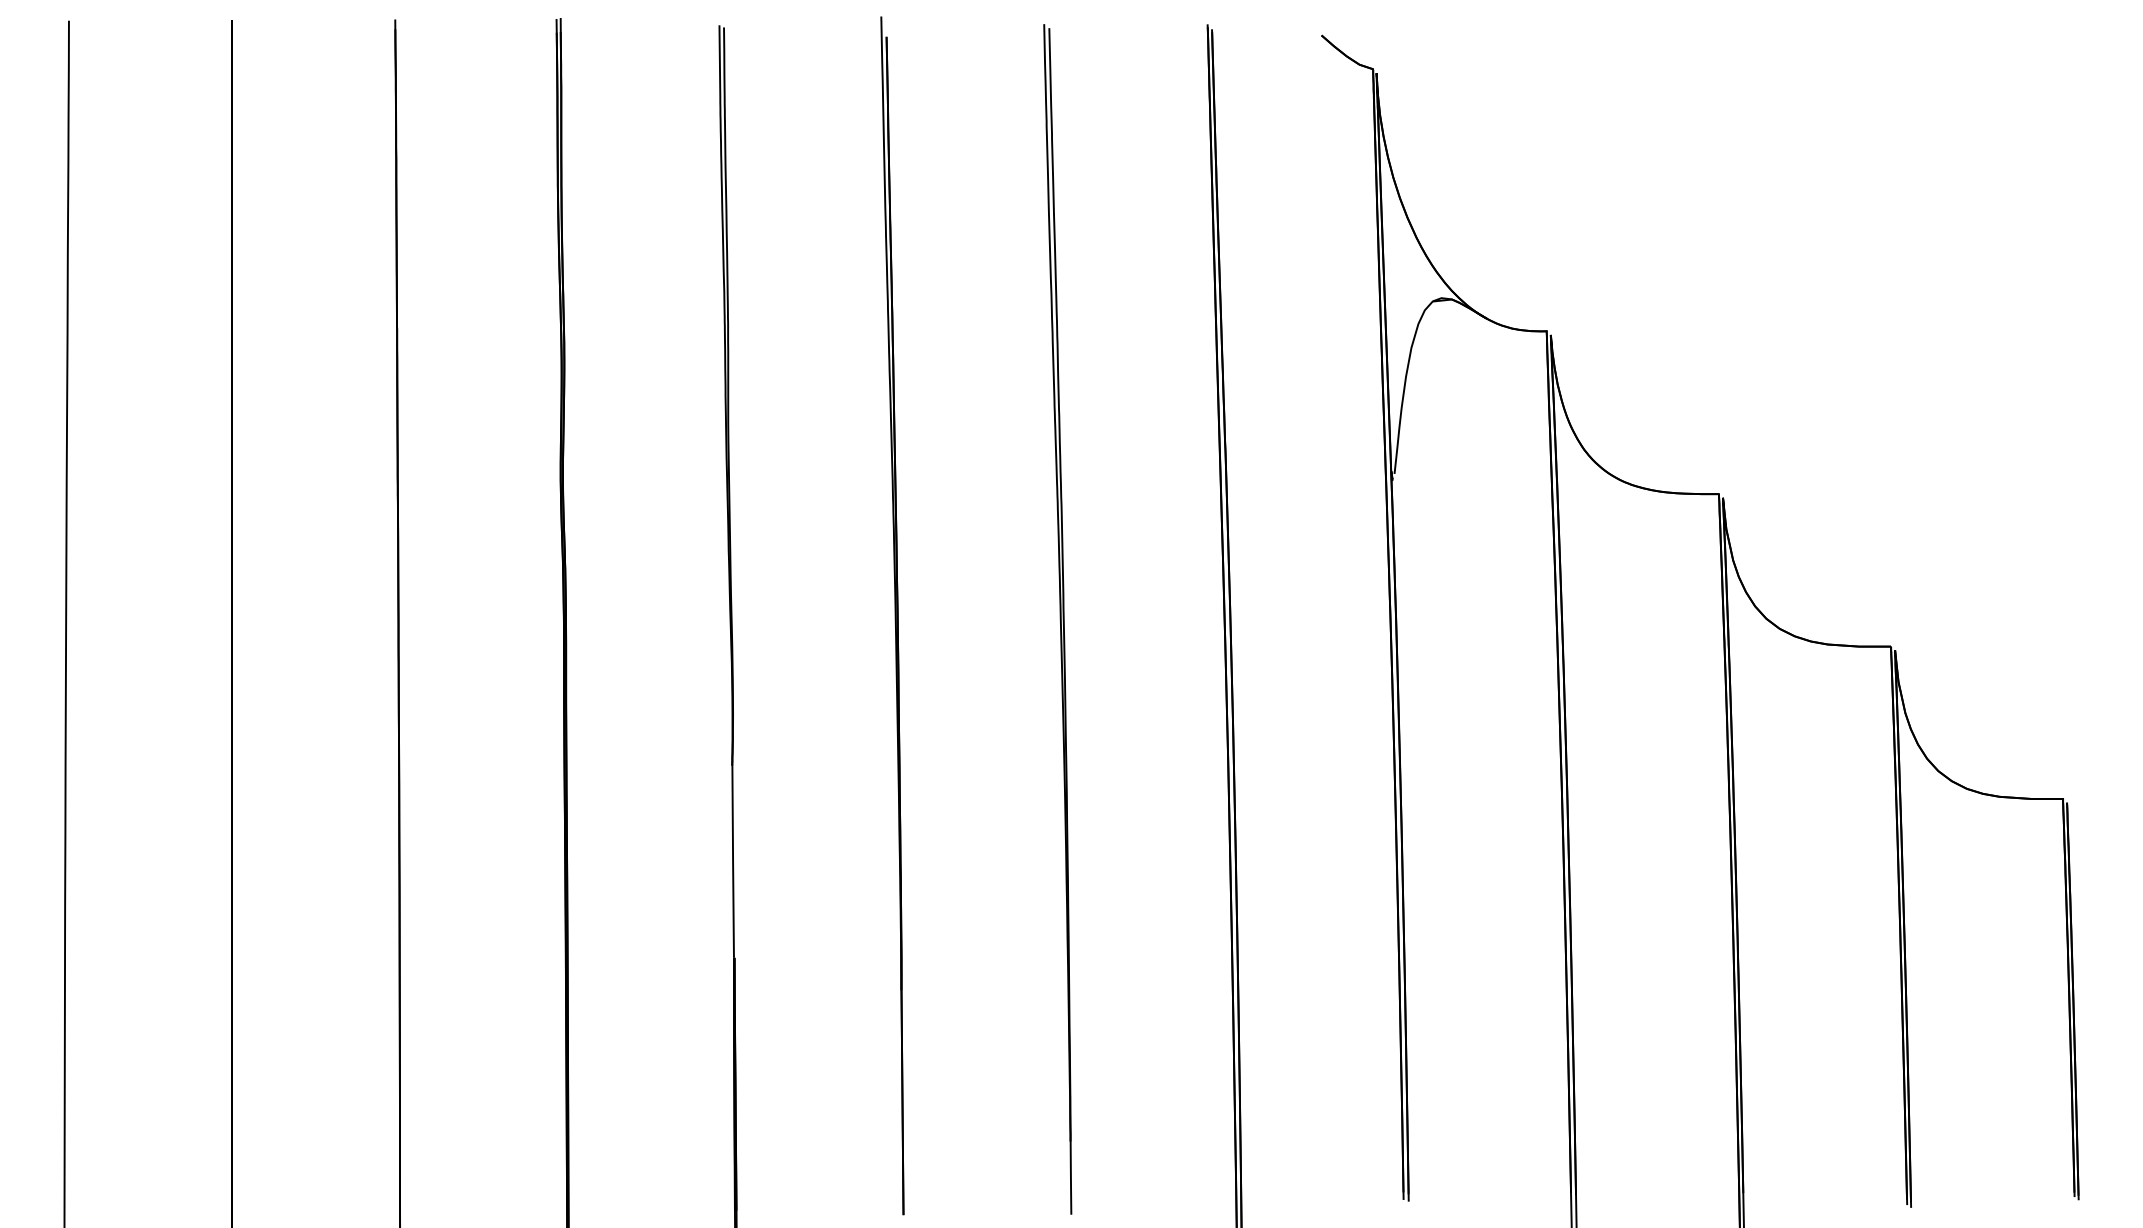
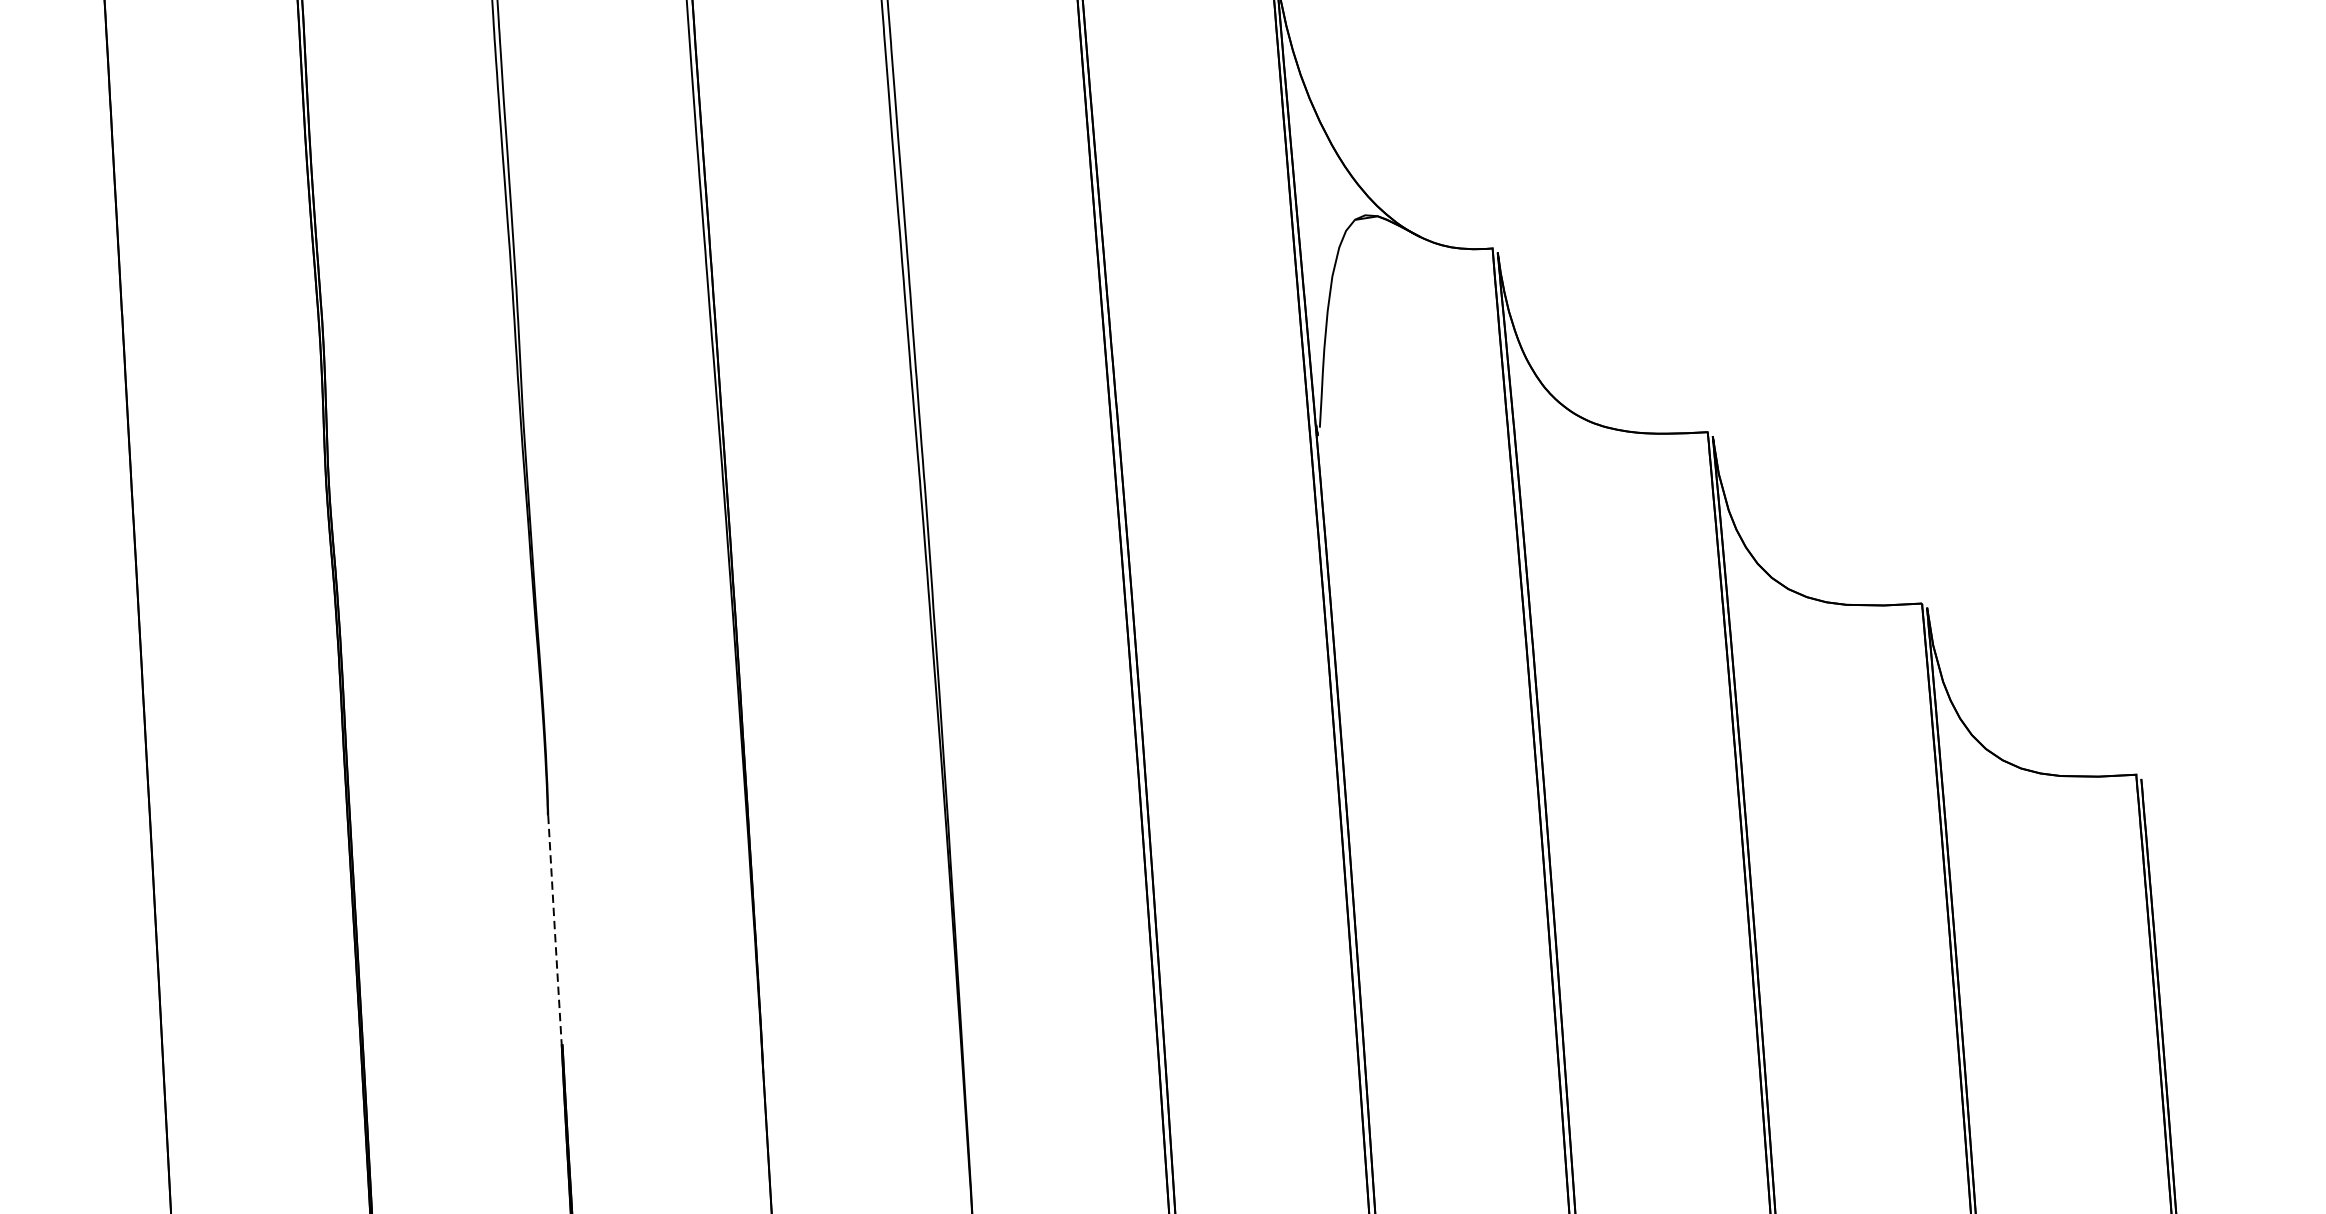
line: (733, 861) -> (555, 929), solid -> dashed

